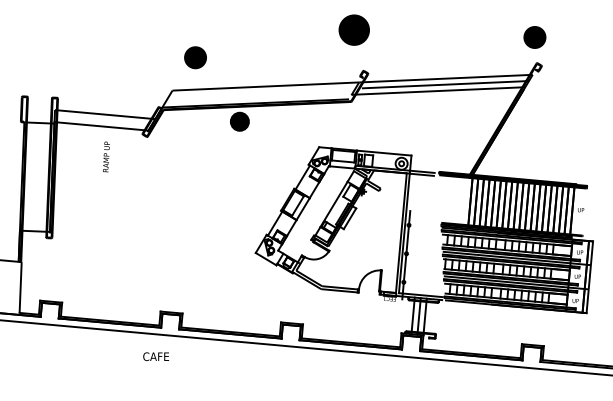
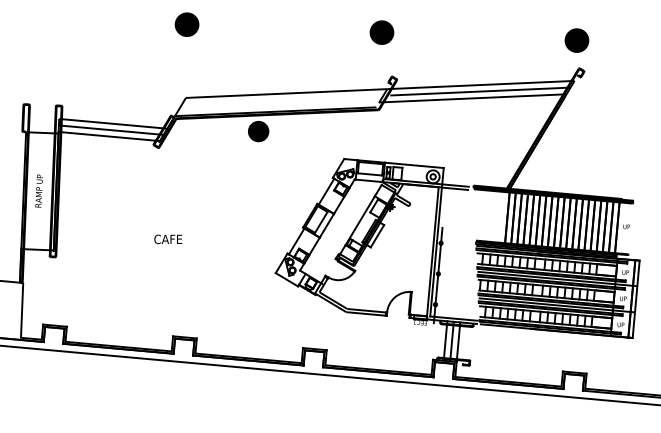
part: (353, 29) -> (381, 32), size x0.71
part: (195, 57) -> (187, 24), moved
line: (102, 120) -> (110, 130), added
text: (106, 156) -> (39, 190), moved
text: (156, 356) -> (168, 239), moved

